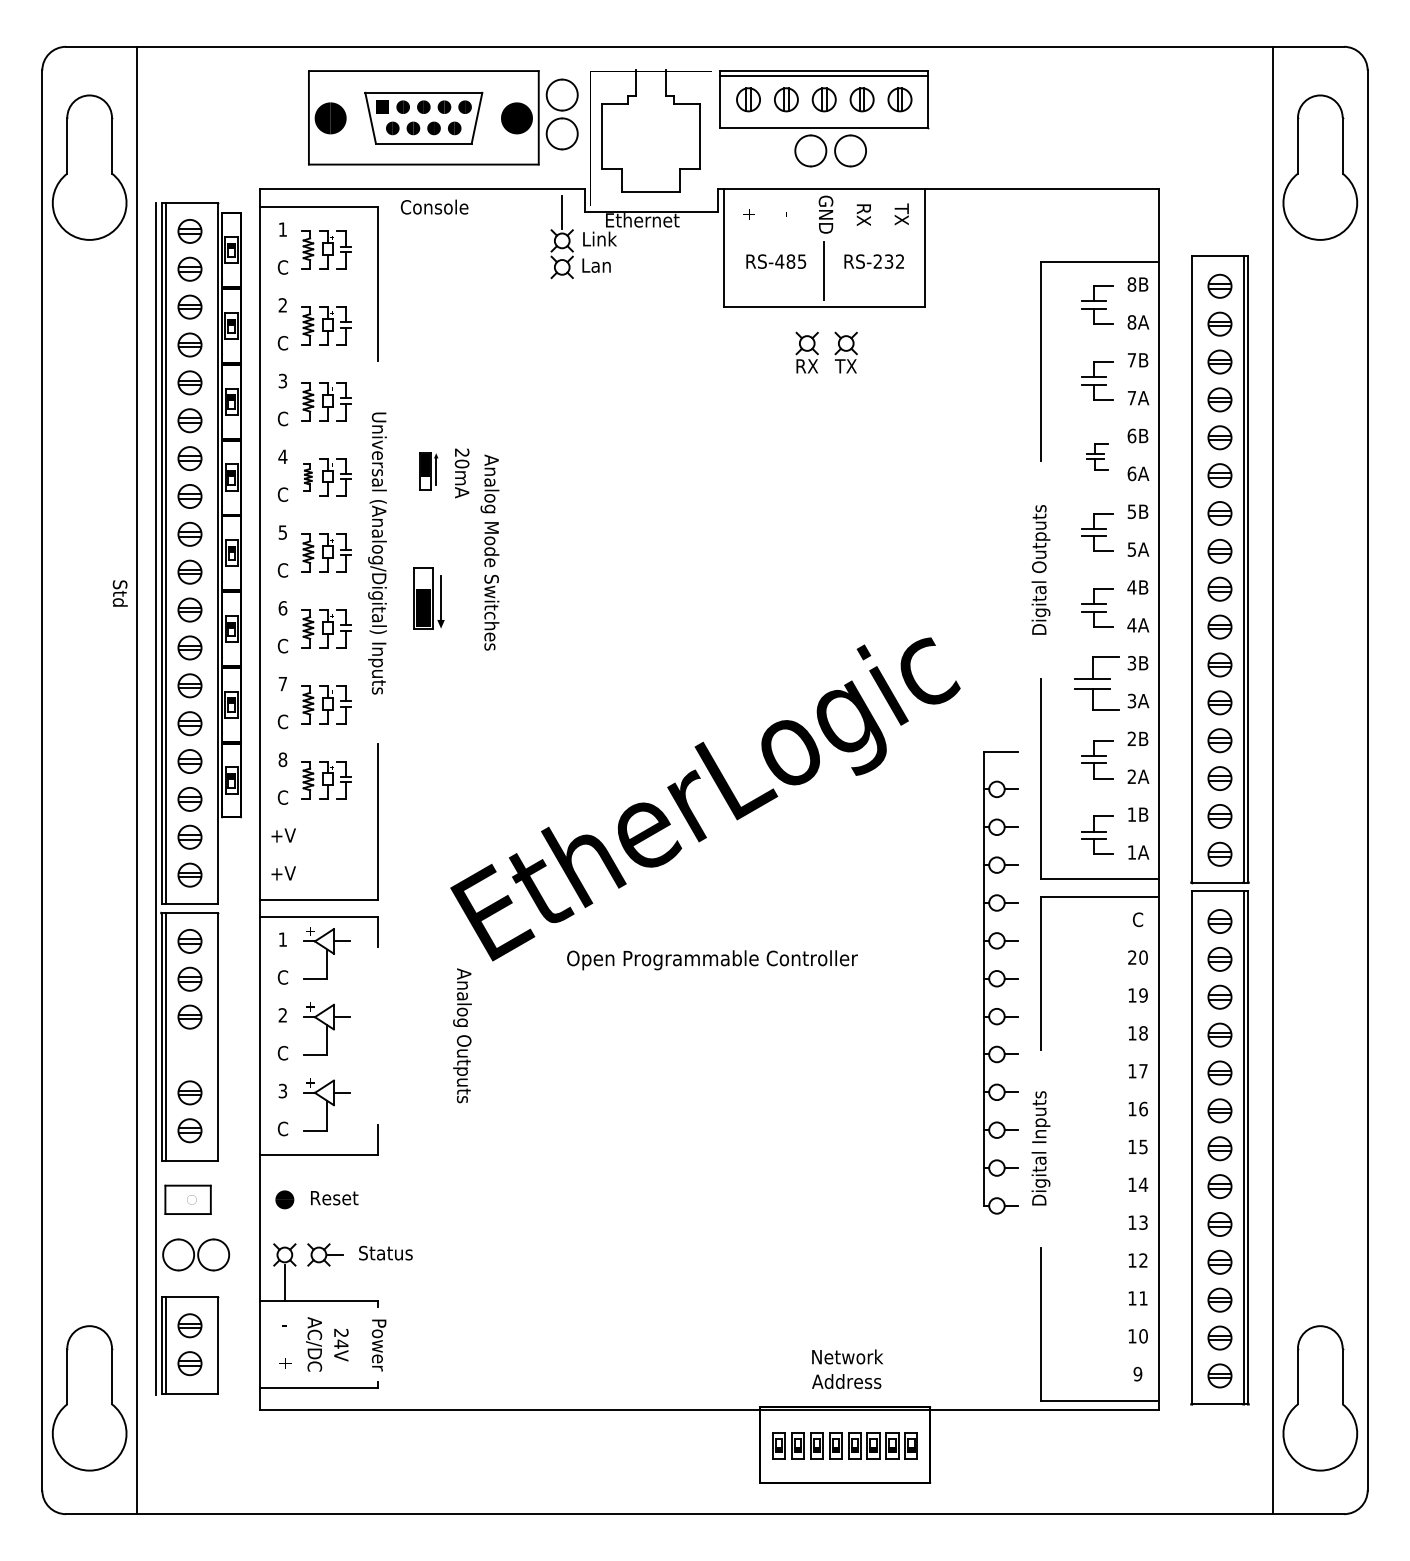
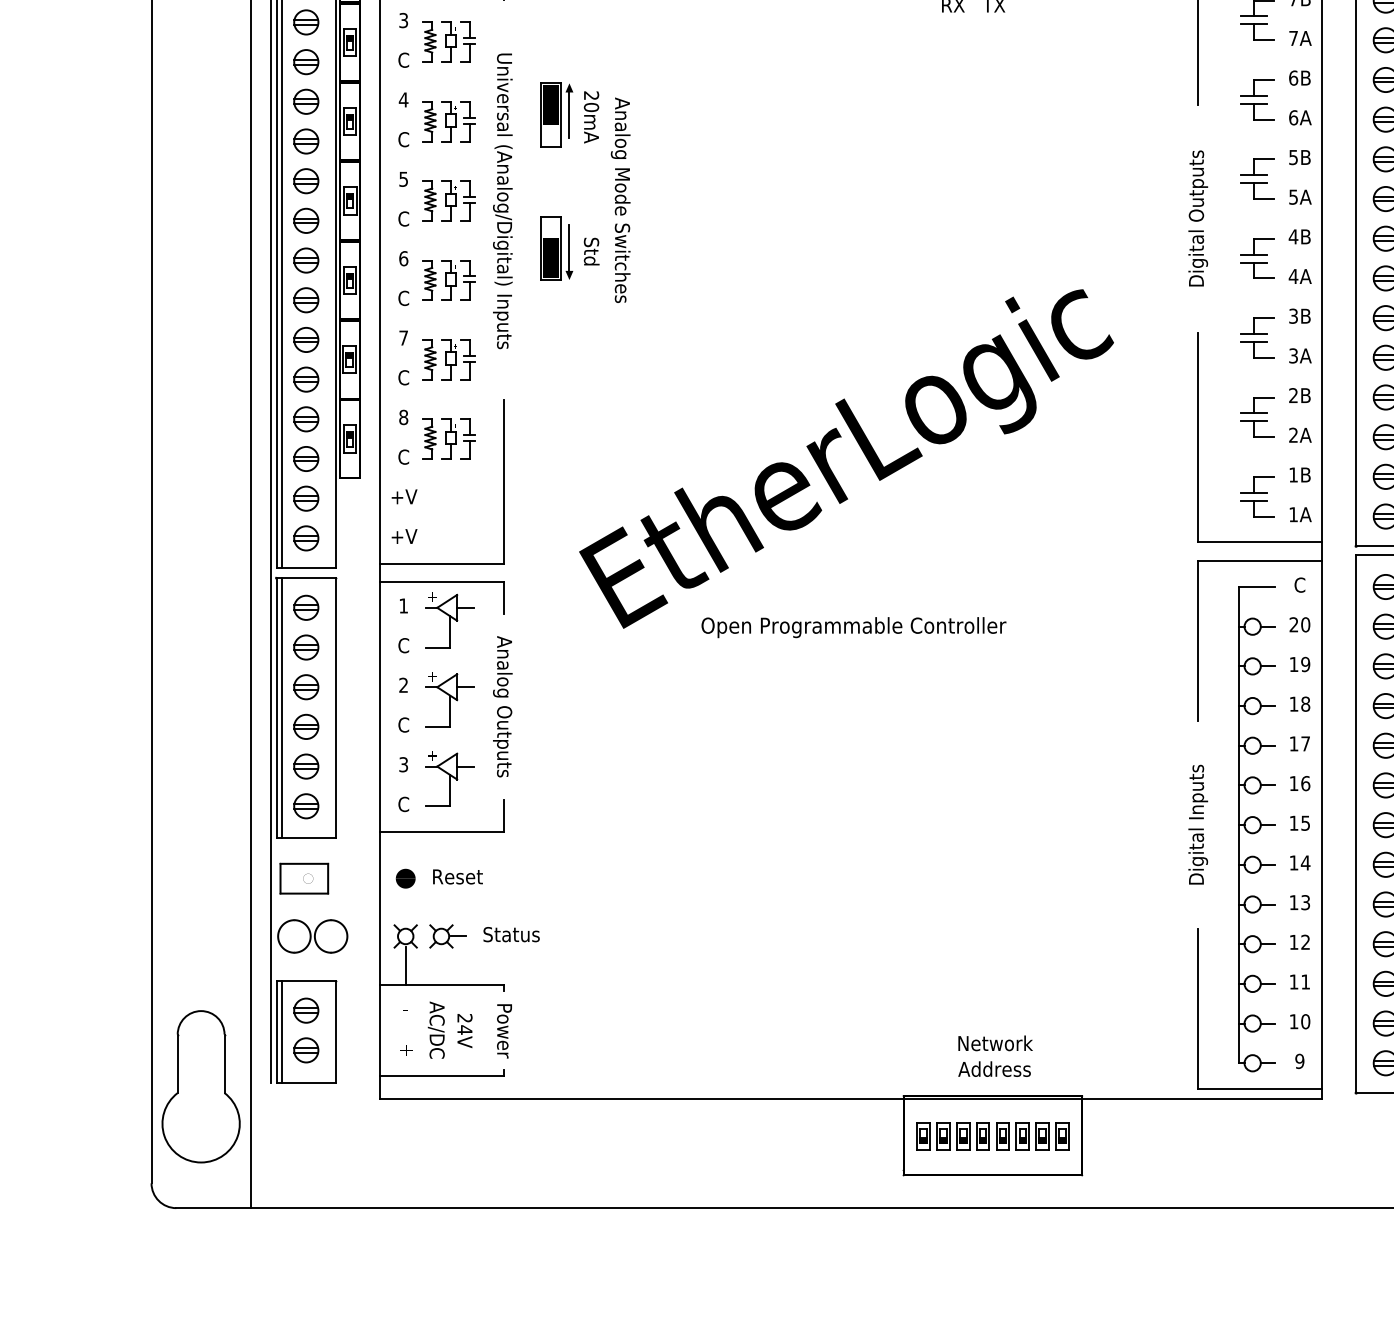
part: (1097, 456) -> (1257, 99), size x1.43
part: (428, 471) -> (556, 115), size x1.67
part: (307, 477) -> (429, 121), size x1.43
text: (119, 593) -> (590, 251), moved
part: (1097, 683) -> (1257, 337), size x0.71
part: (1000, 982) -> (1256, 829), moved
text: (462, 1035) -> (502, 706), moved
part: (189, 1054) -> (305, 726), added

